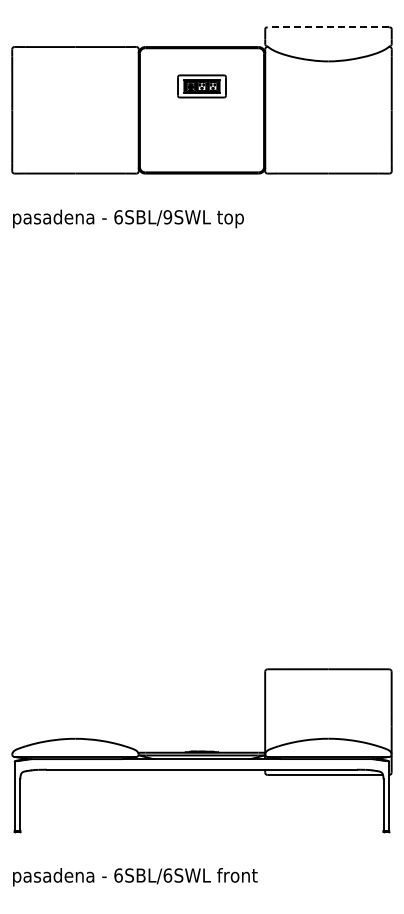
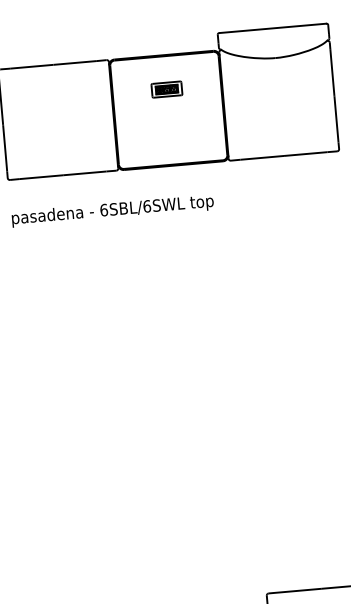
line: (328, 27) -> (272, 28), dashed -> solid
part: (201, 86) -> (166, 89), size x0.71
text: (167, 217) -> (146, 206), 6SBL/9SWL -> 6SBL/6SWL

